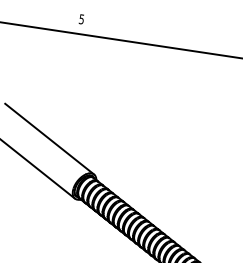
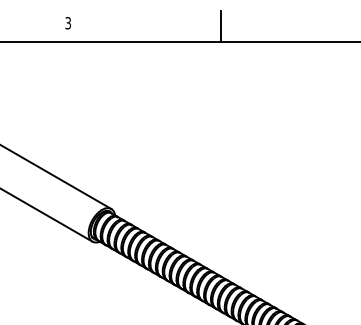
text: (81, 18) -> (67, 22), 5 -> 3
line: (204, 40) -> (220, 26), added

